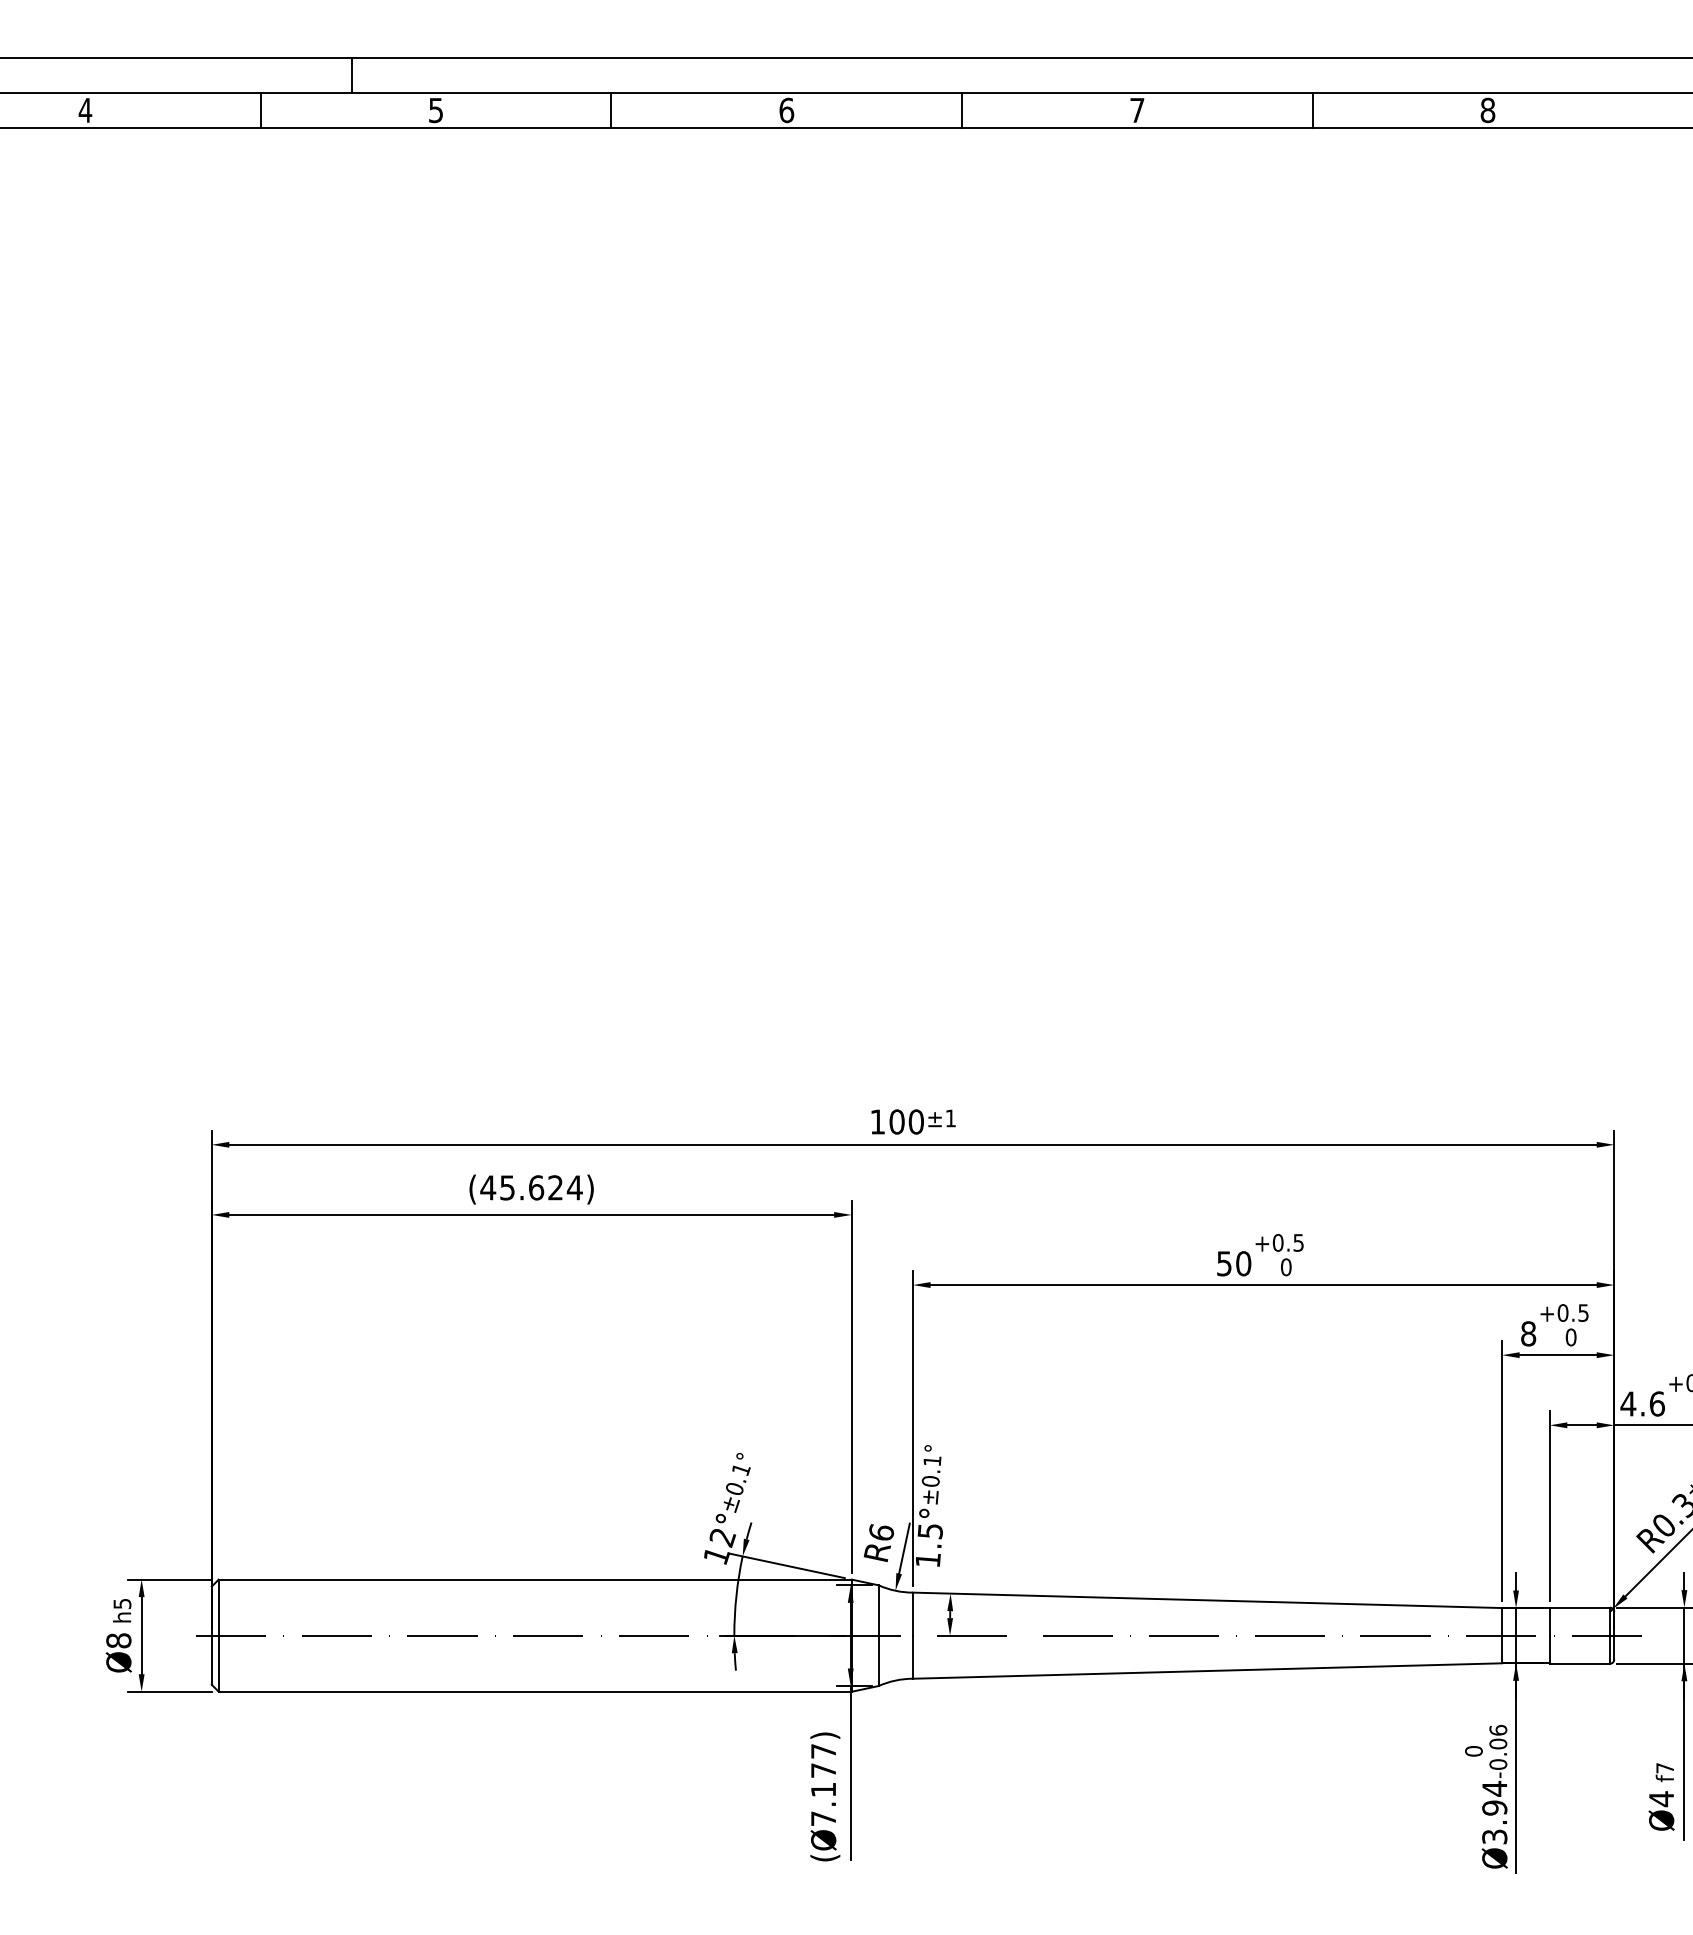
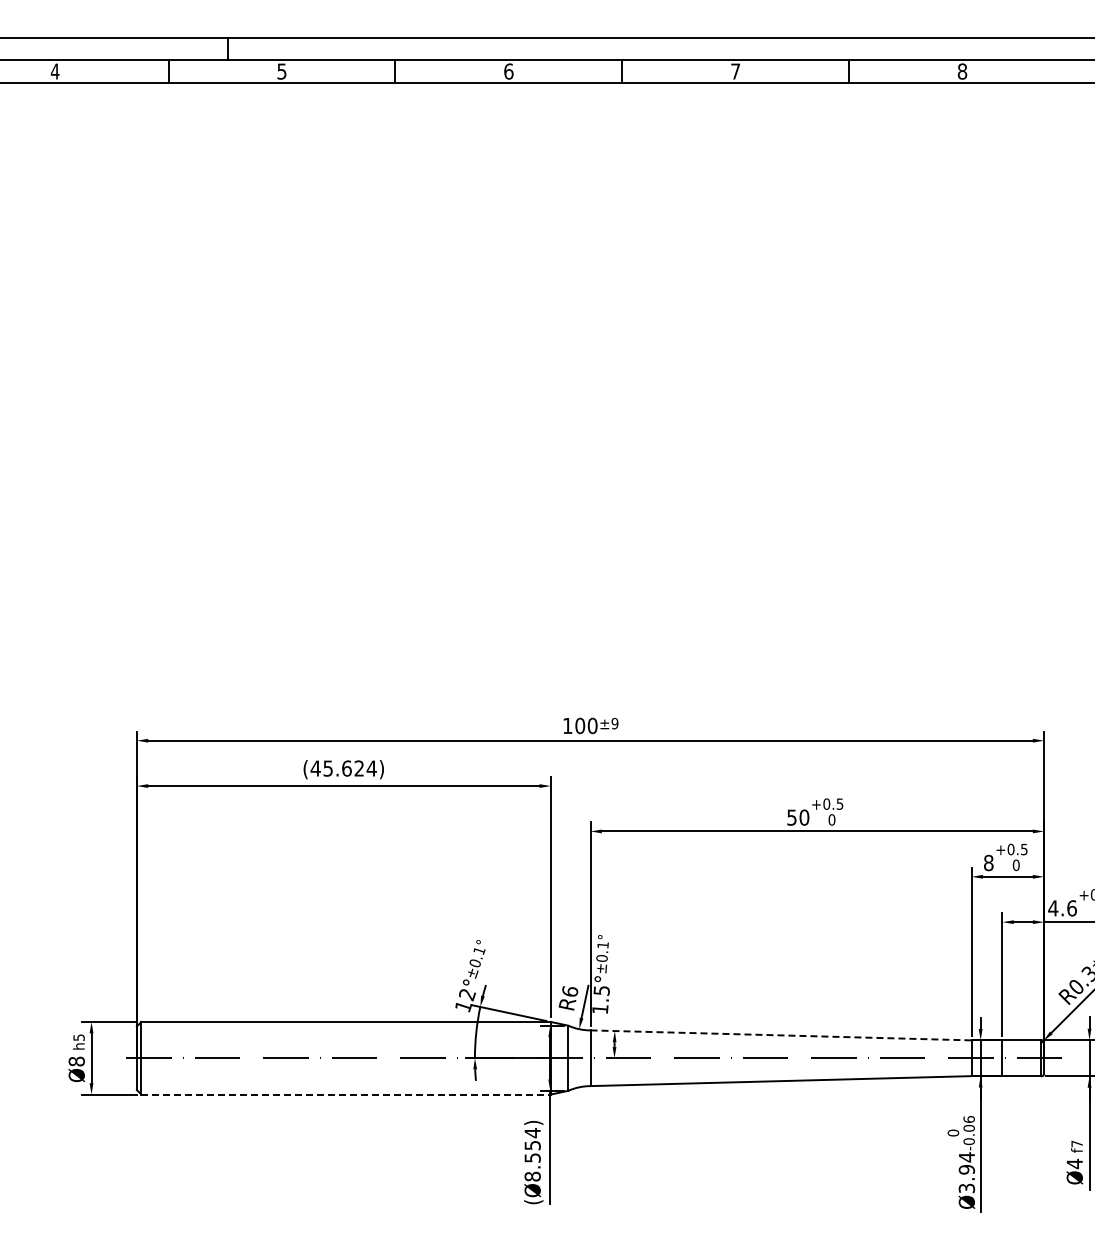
text: (950, 1118) -> (614, 723), ±1 -> ±9
line: (1208, 1600) -> (781, 1035), solid -> dashed
line: (535, 1691) -> (346, 1094), solid -> dashed
text: (823, 1784) -> (532, 1154), (Ø7.177) -> (Ø8.554)

